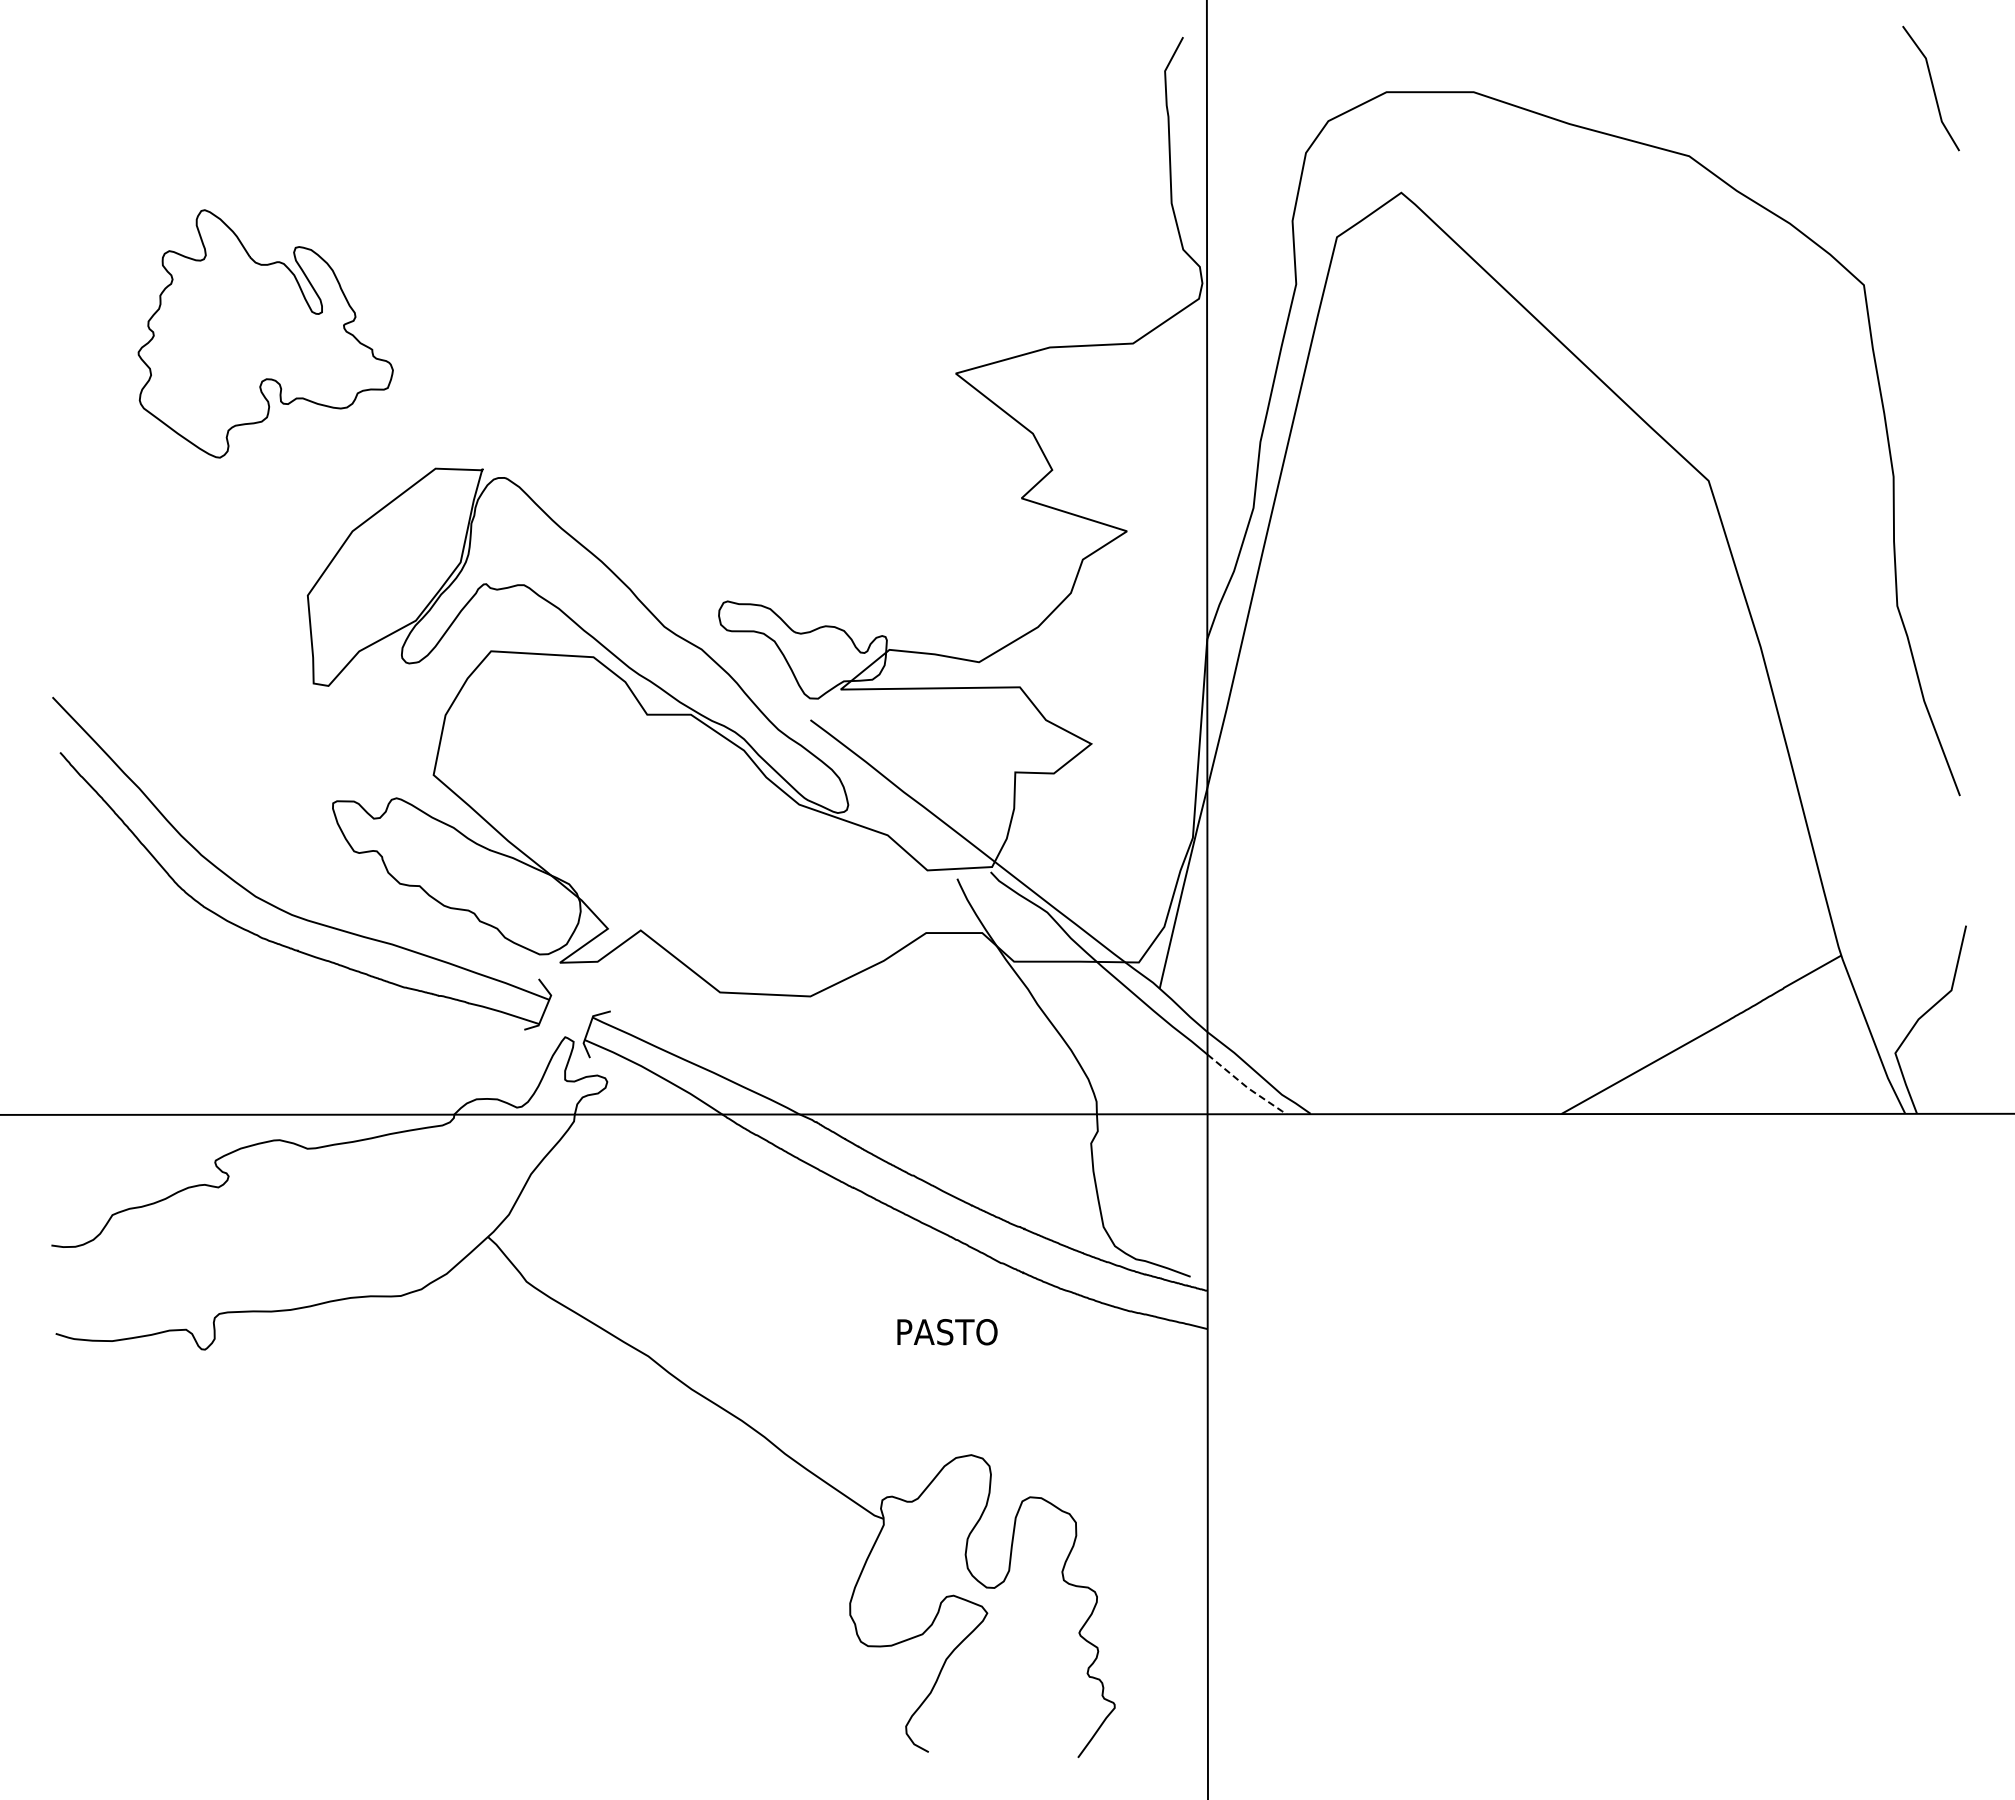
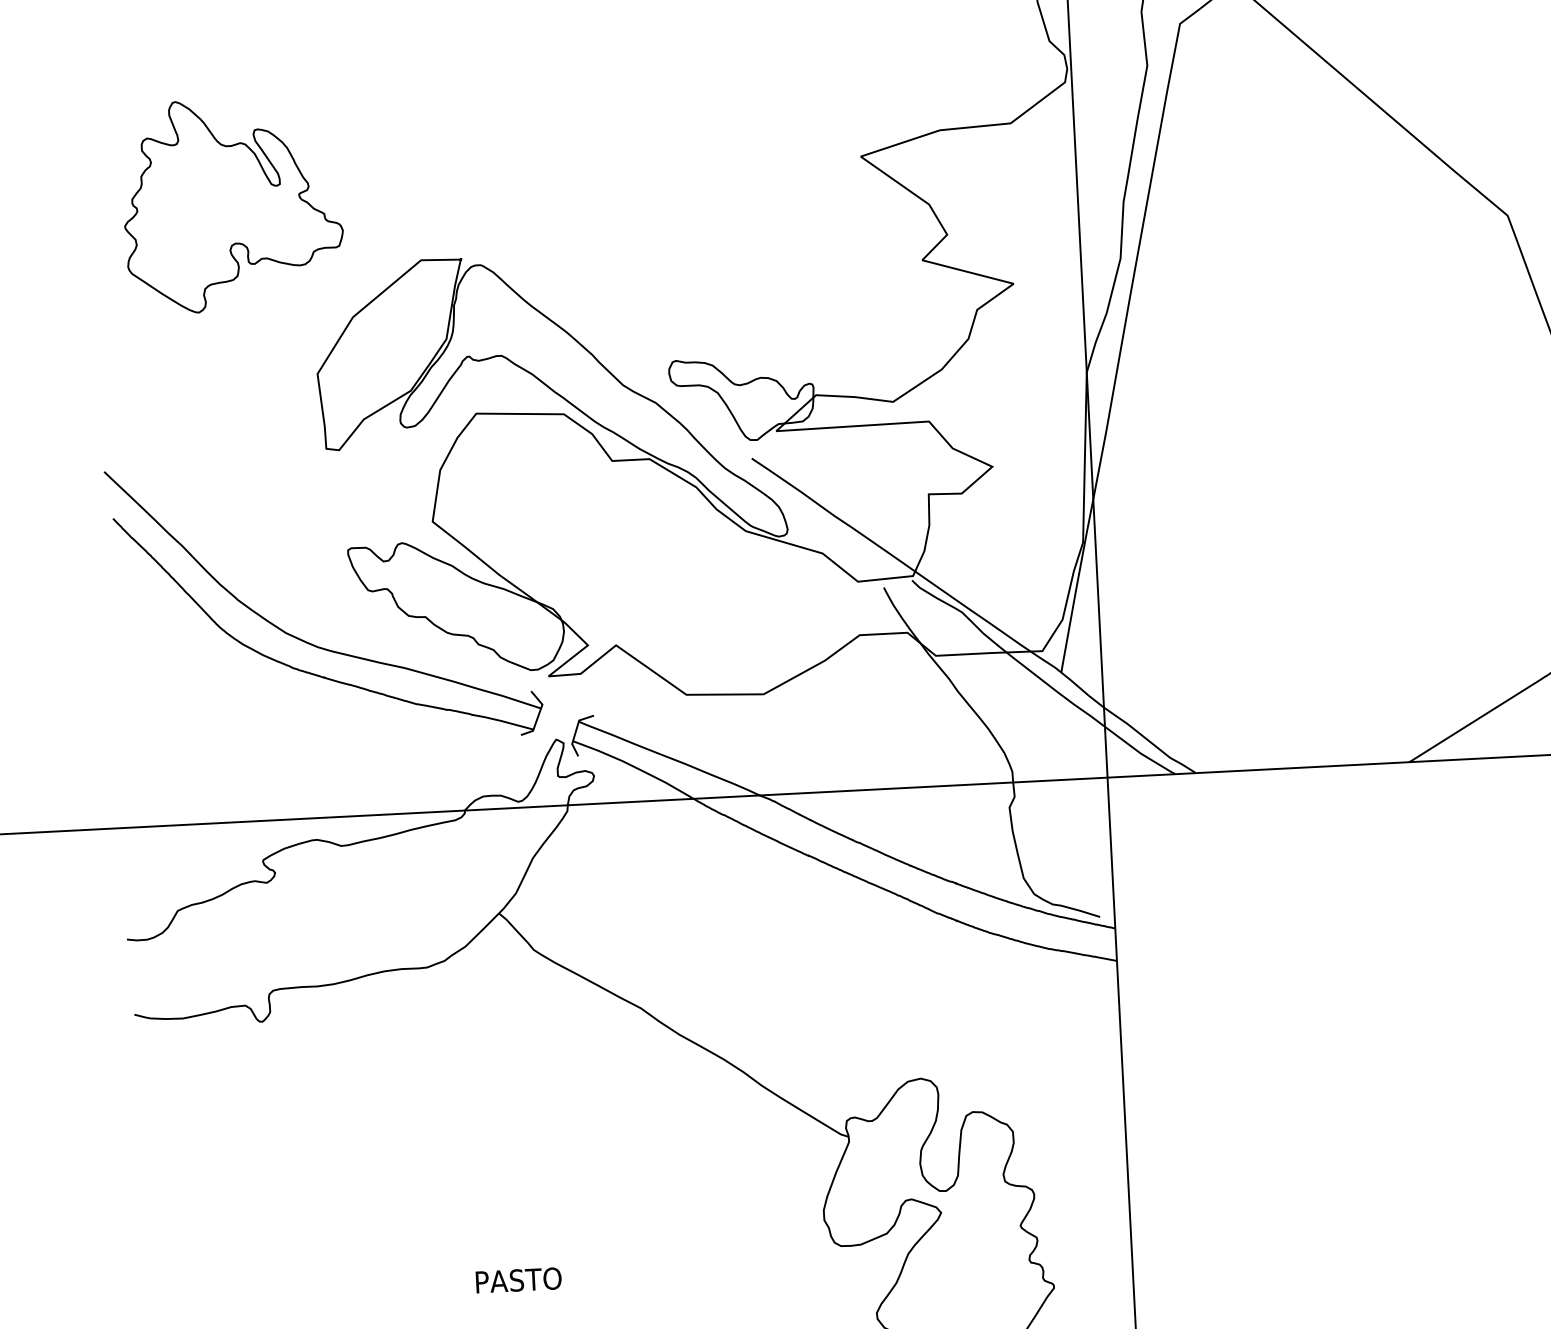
part: (265, 333) -> (232, 204), moved
line: (1247, 1087) -> (1140, 753), dashed -> solid
text: (947, 1332) -> (518, 1280), moved

